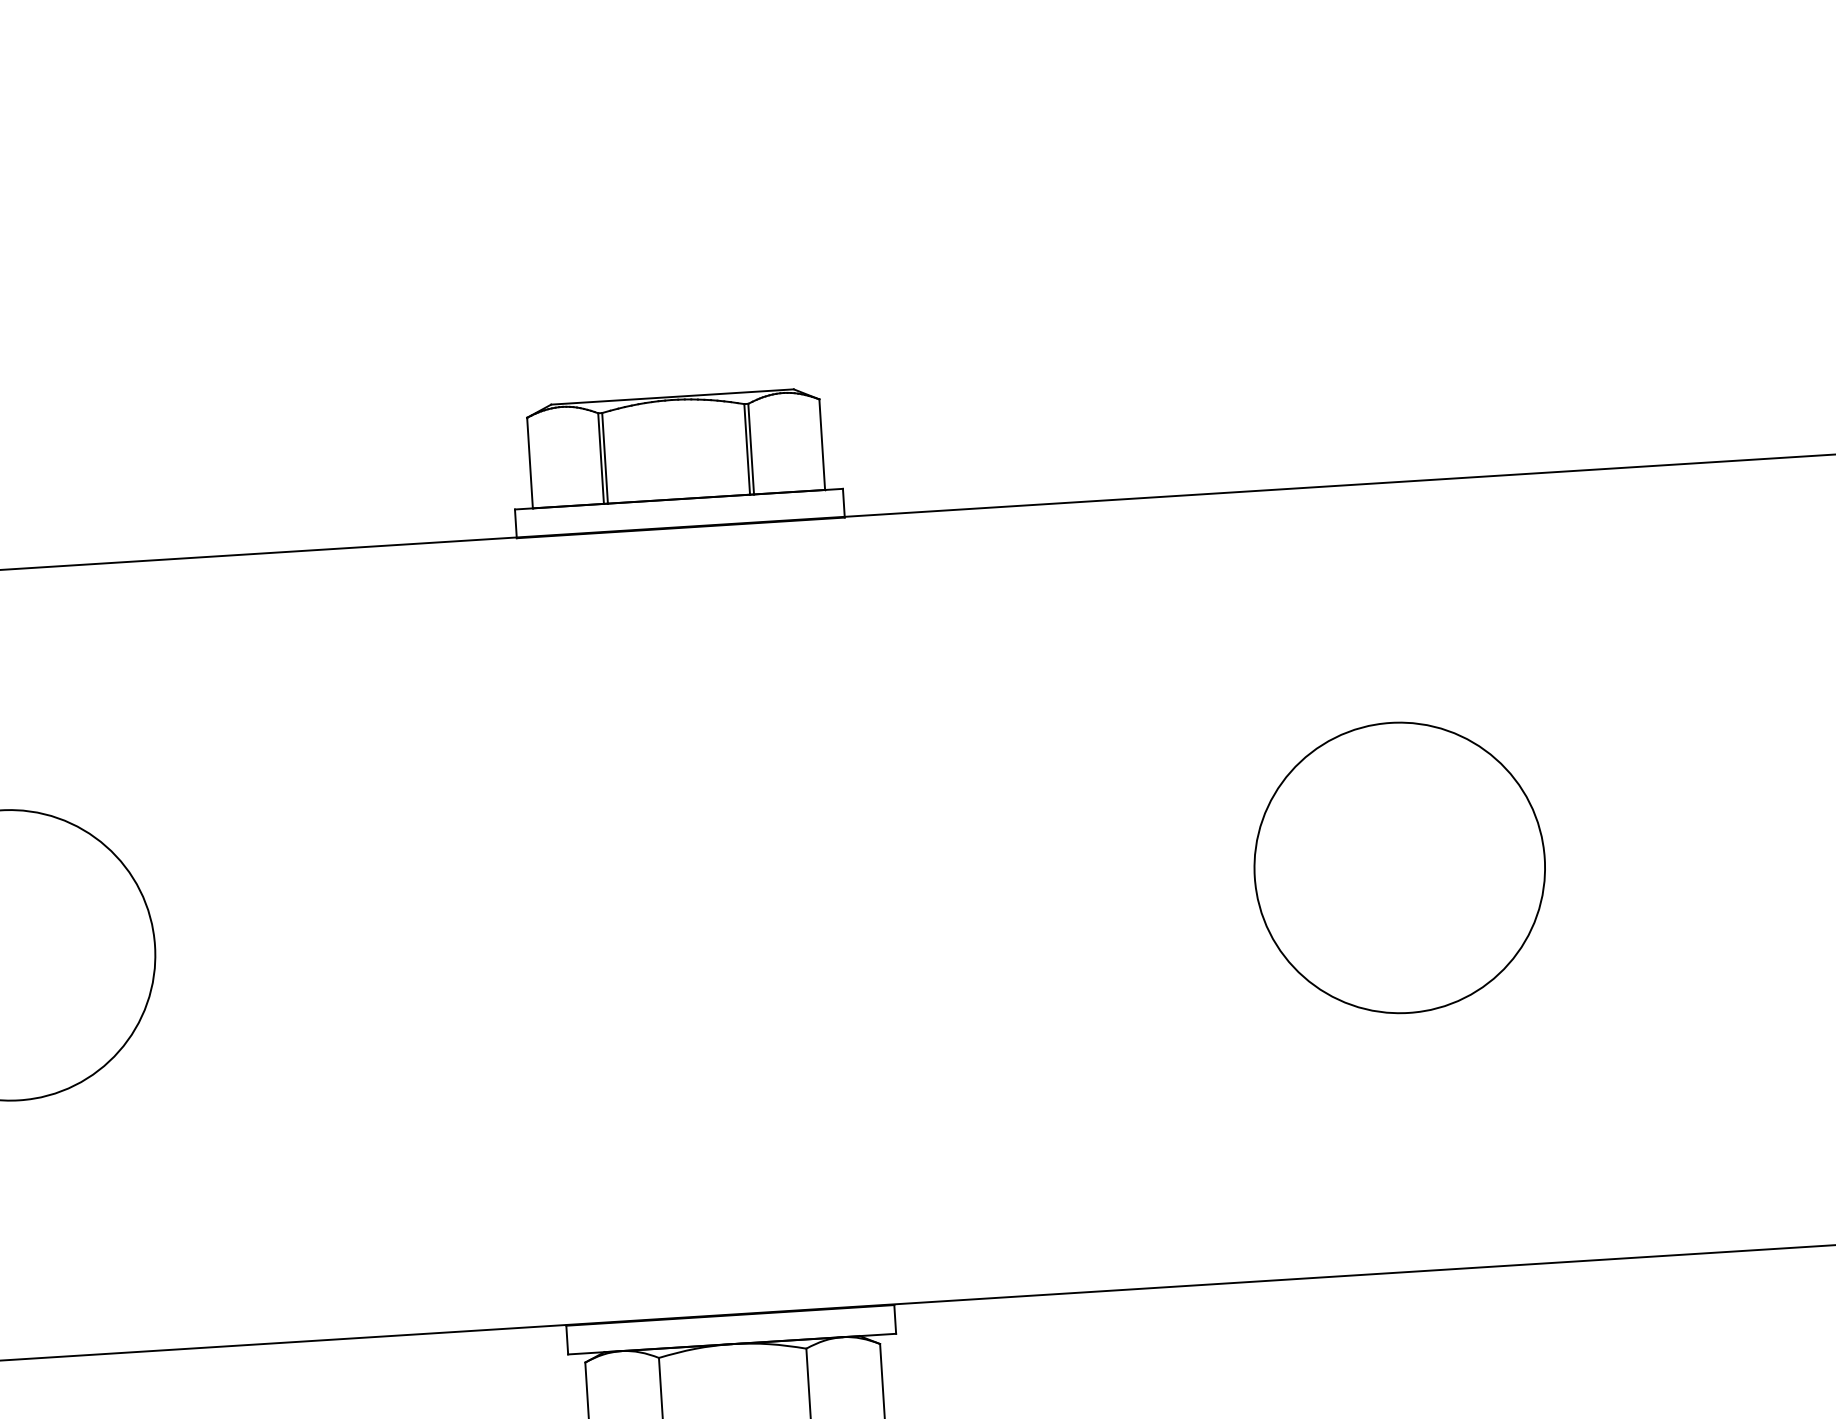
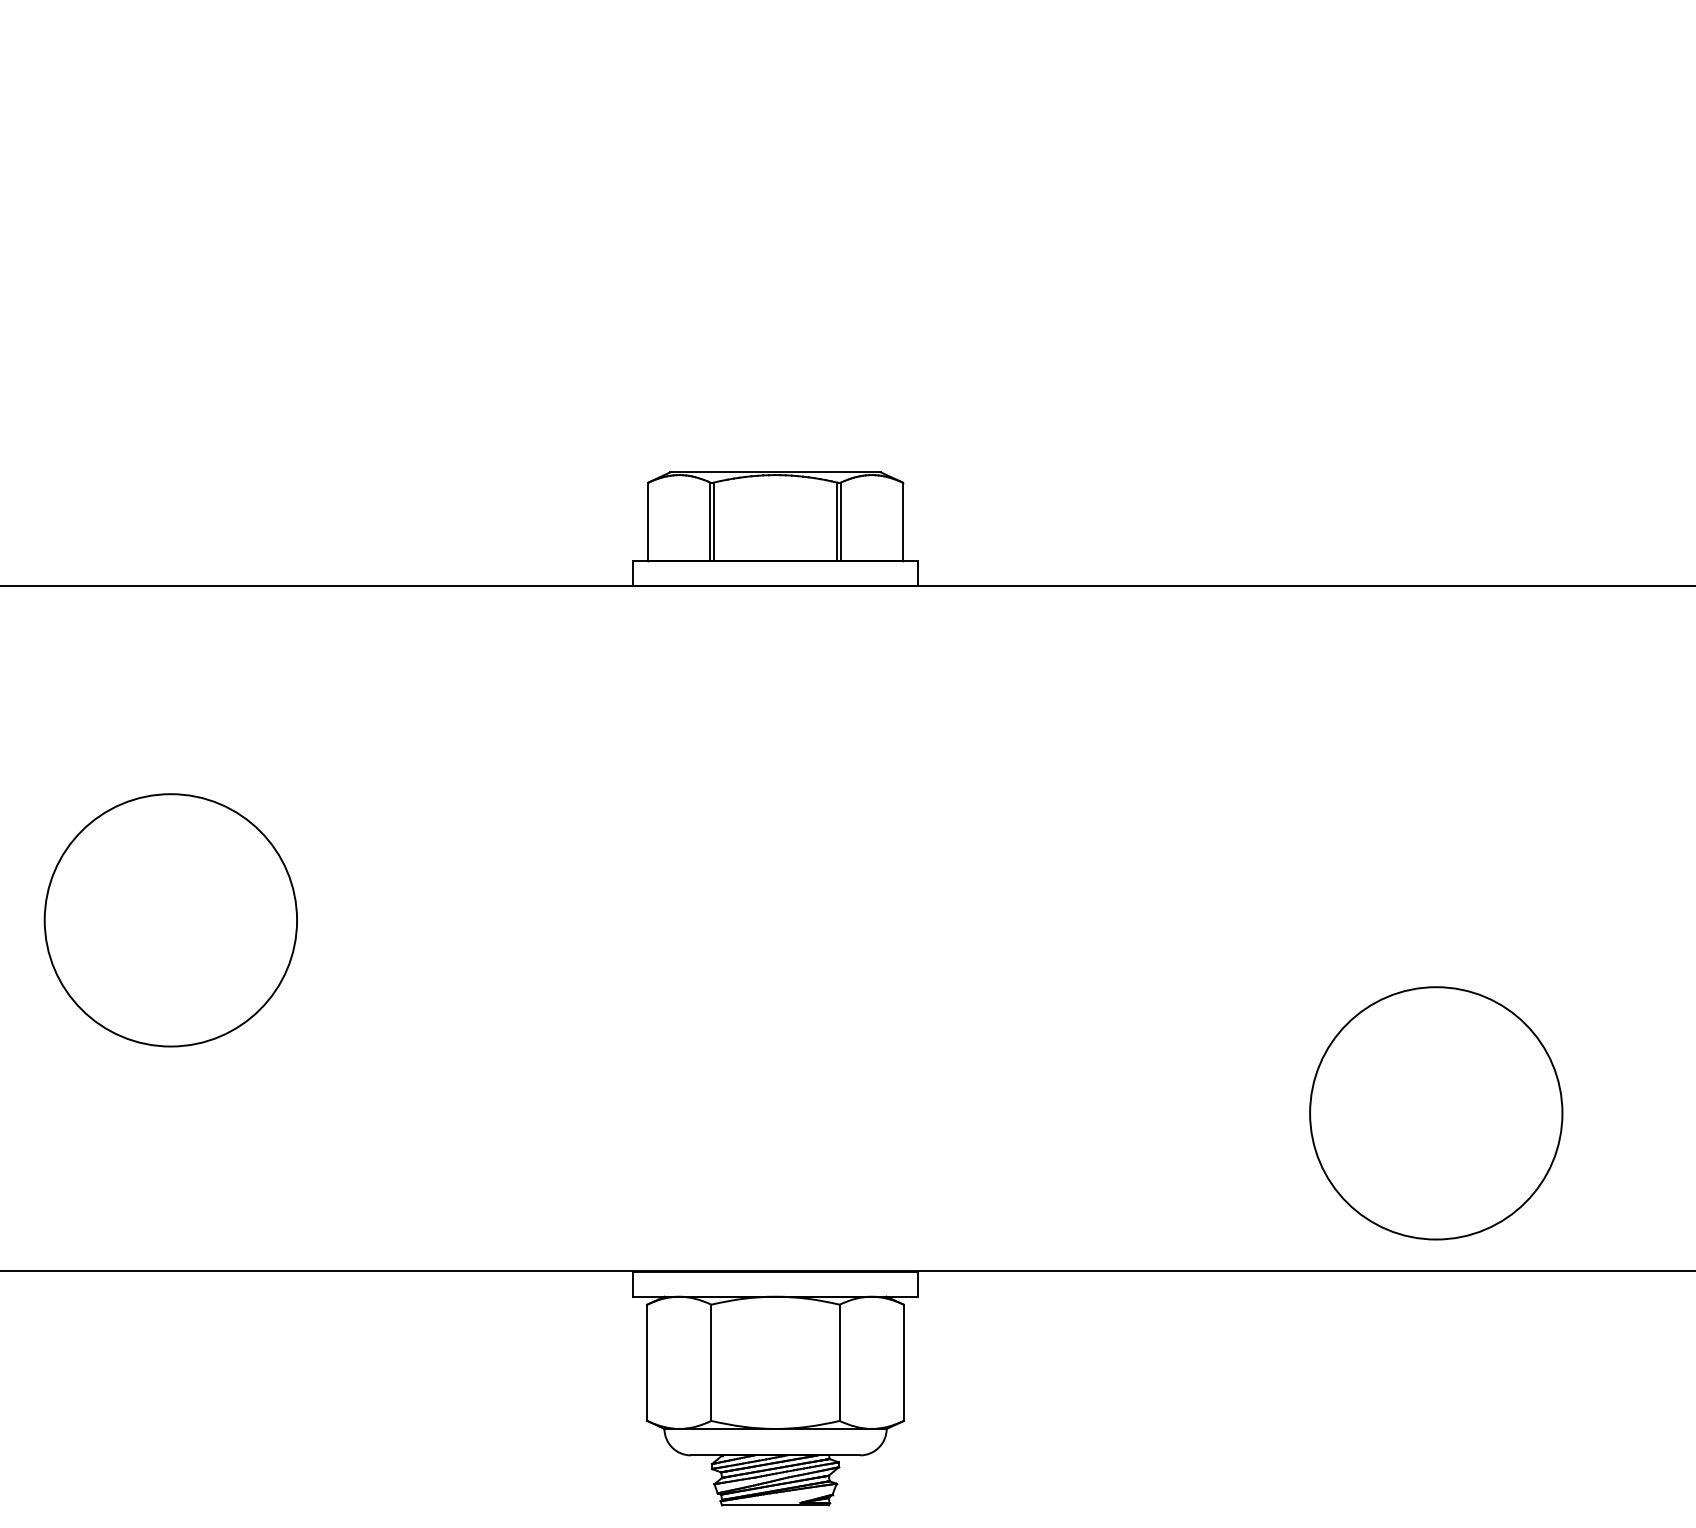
circle: (1400, 868) -> (1436, 1113), moved

